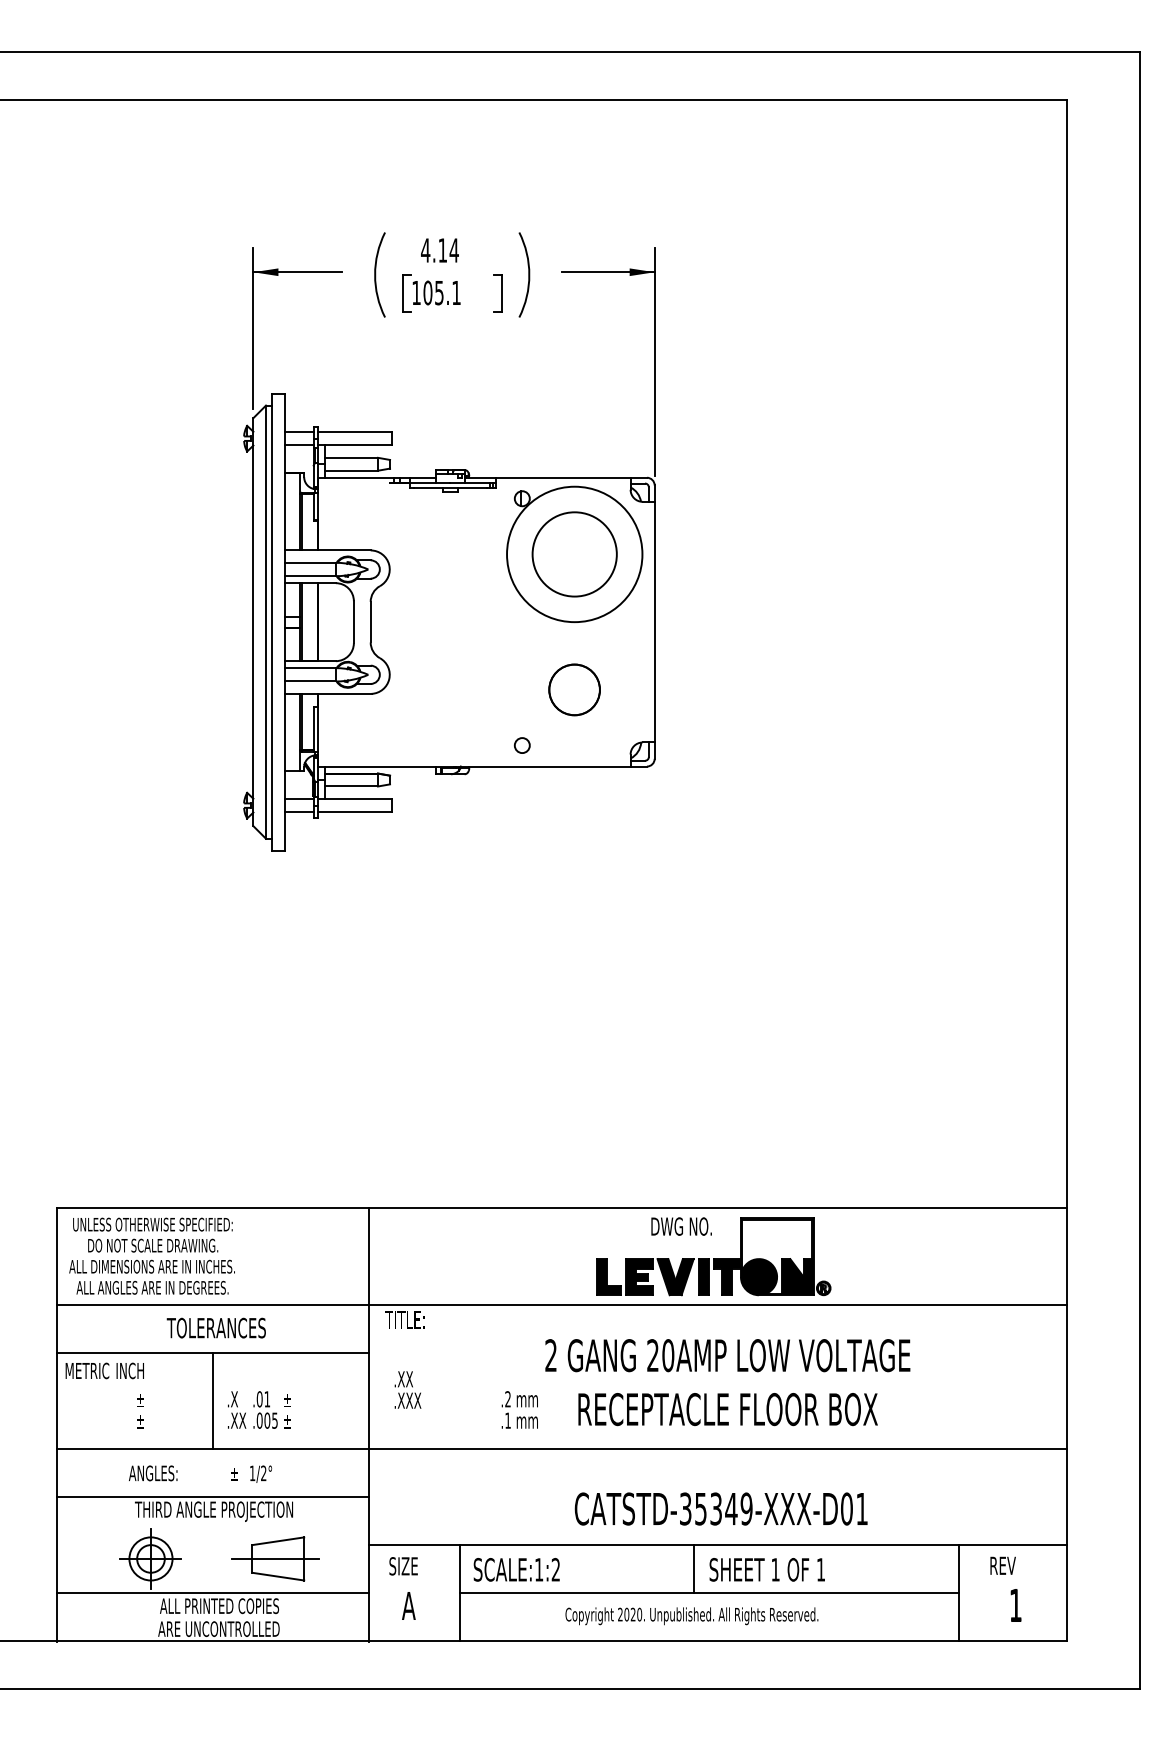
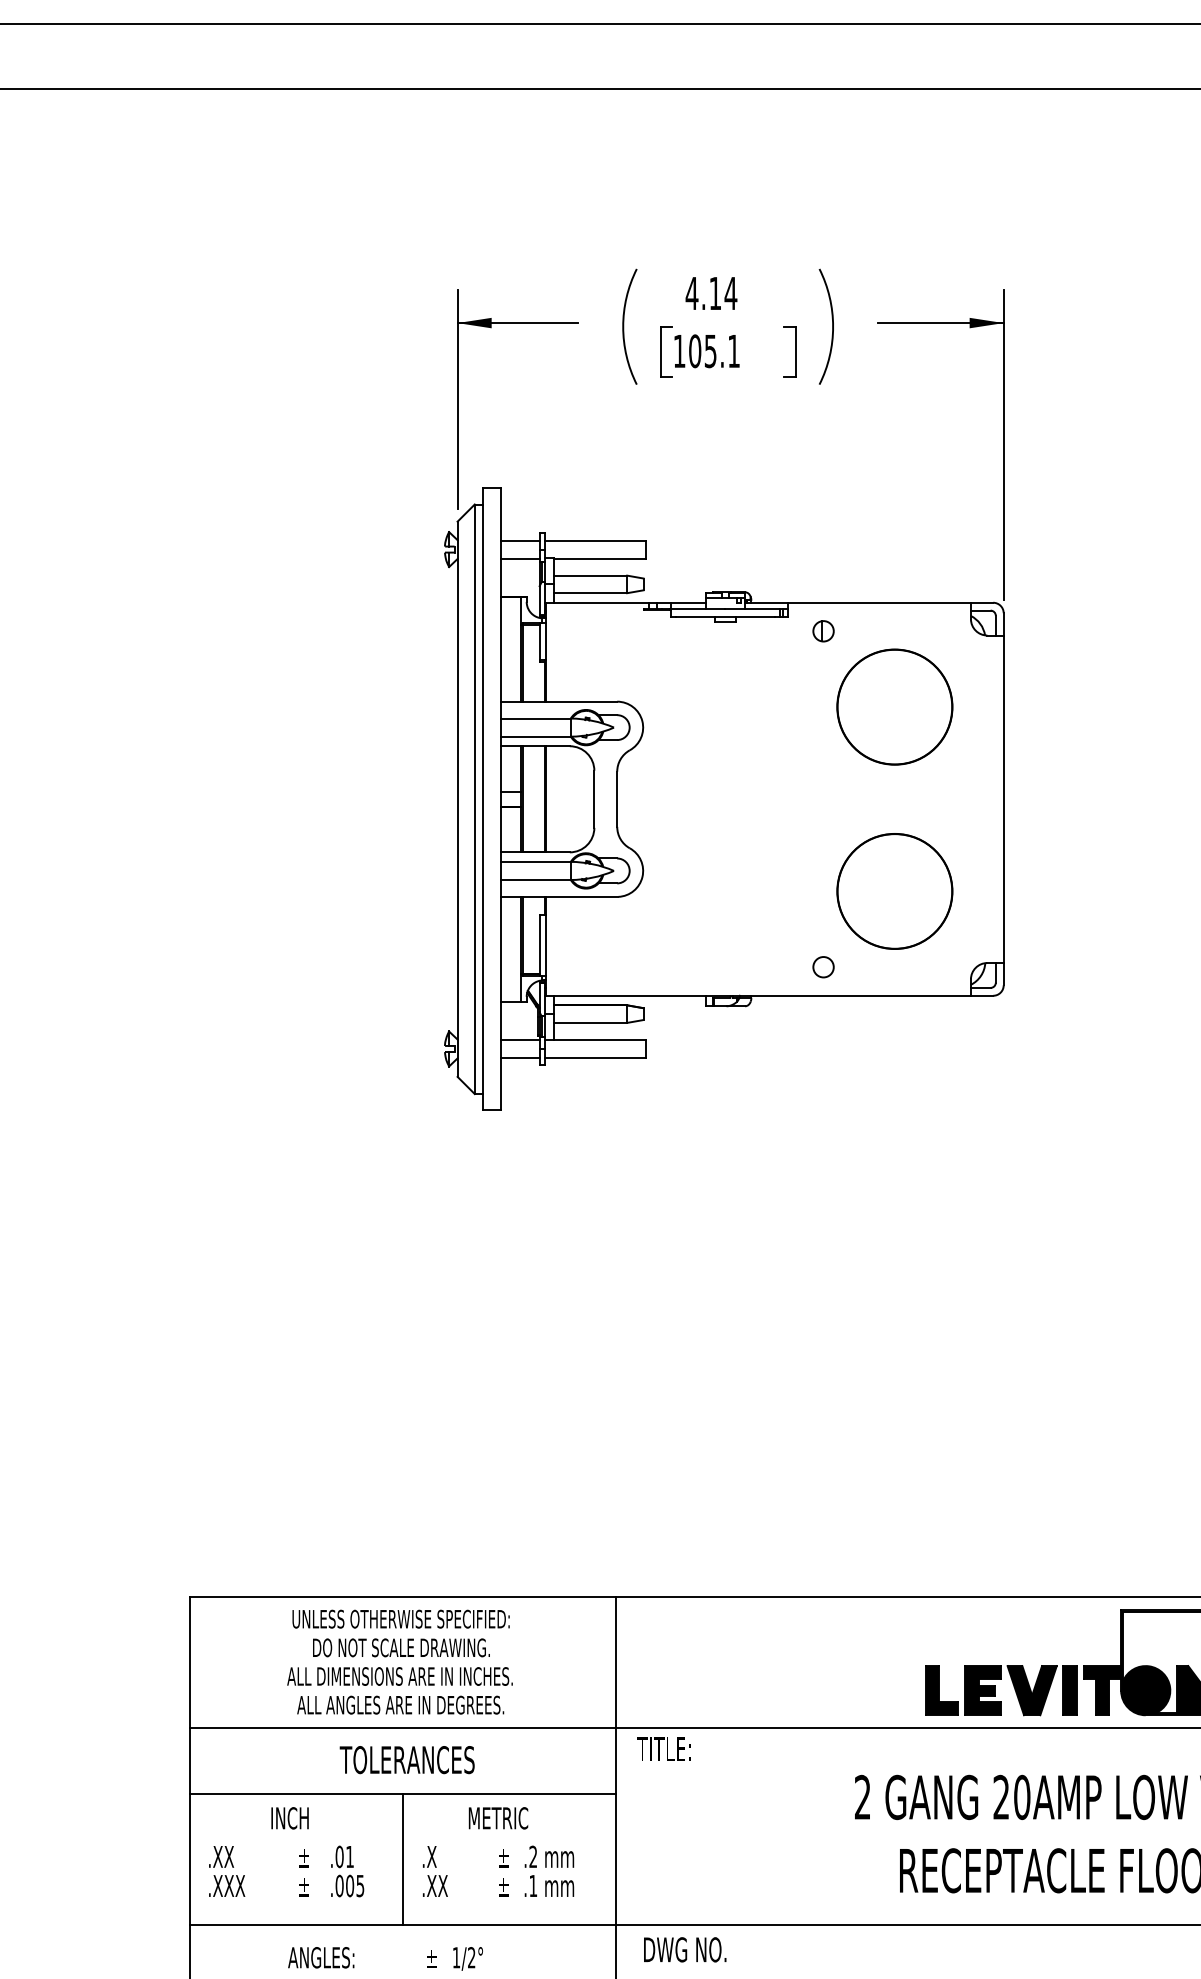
circle: (574, 554) -> (894, 707), size x0.62
part: (574, 689) -> (894, 890), size x1.67
text: (681, 1226) -> (684, 1949), moved
text: (151, 1255) -> (399, 1661), moved
text: (87, 1370) -> (498, 1817), moved
text: (407, 1389) -> (226, 1870), moved
text: (265, 1409) -> (347, 1870), moved
text: (519, 1409) -> (548, 1870), moved

